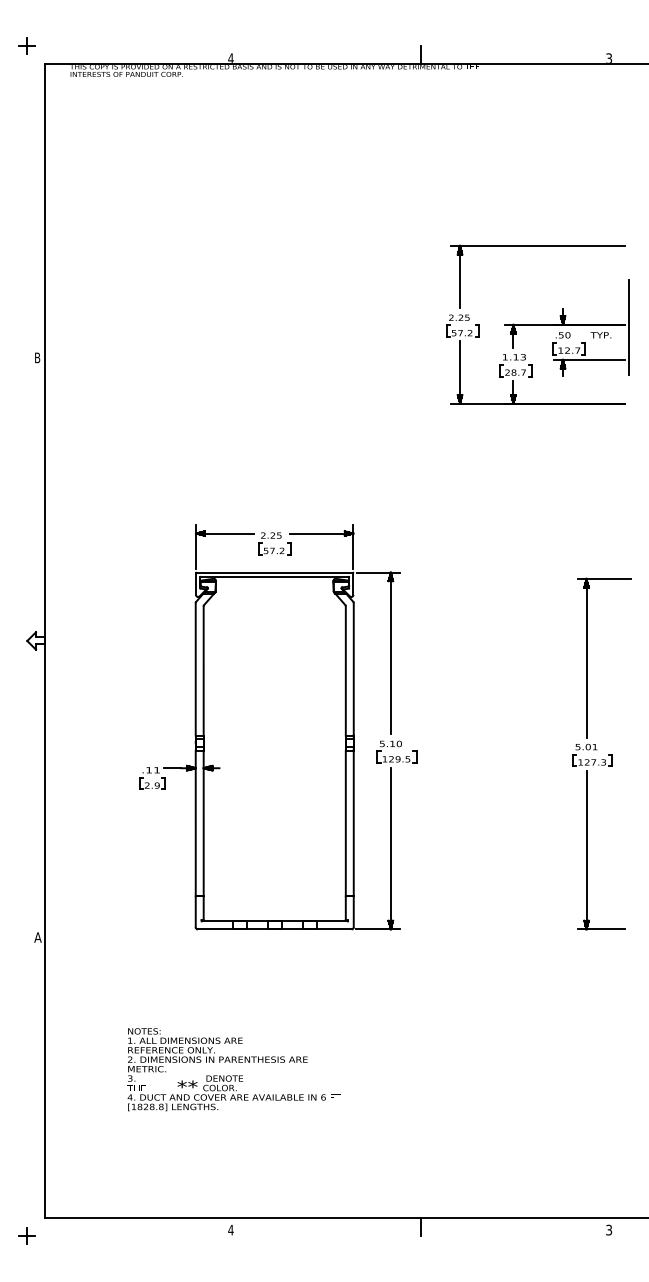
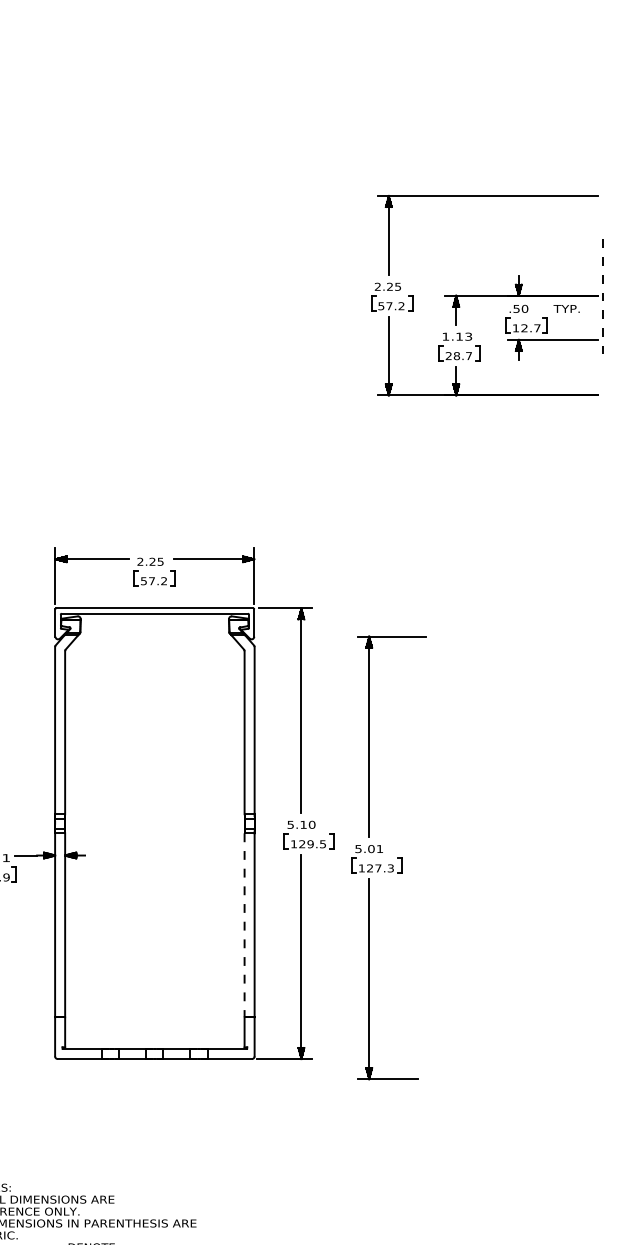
line: (629, 328) -> (602, 300), solid -> dashed
part: (601, 753) -> (388, 857), moved
line: (345, 823) -> (244, 925), solid -> dashed

